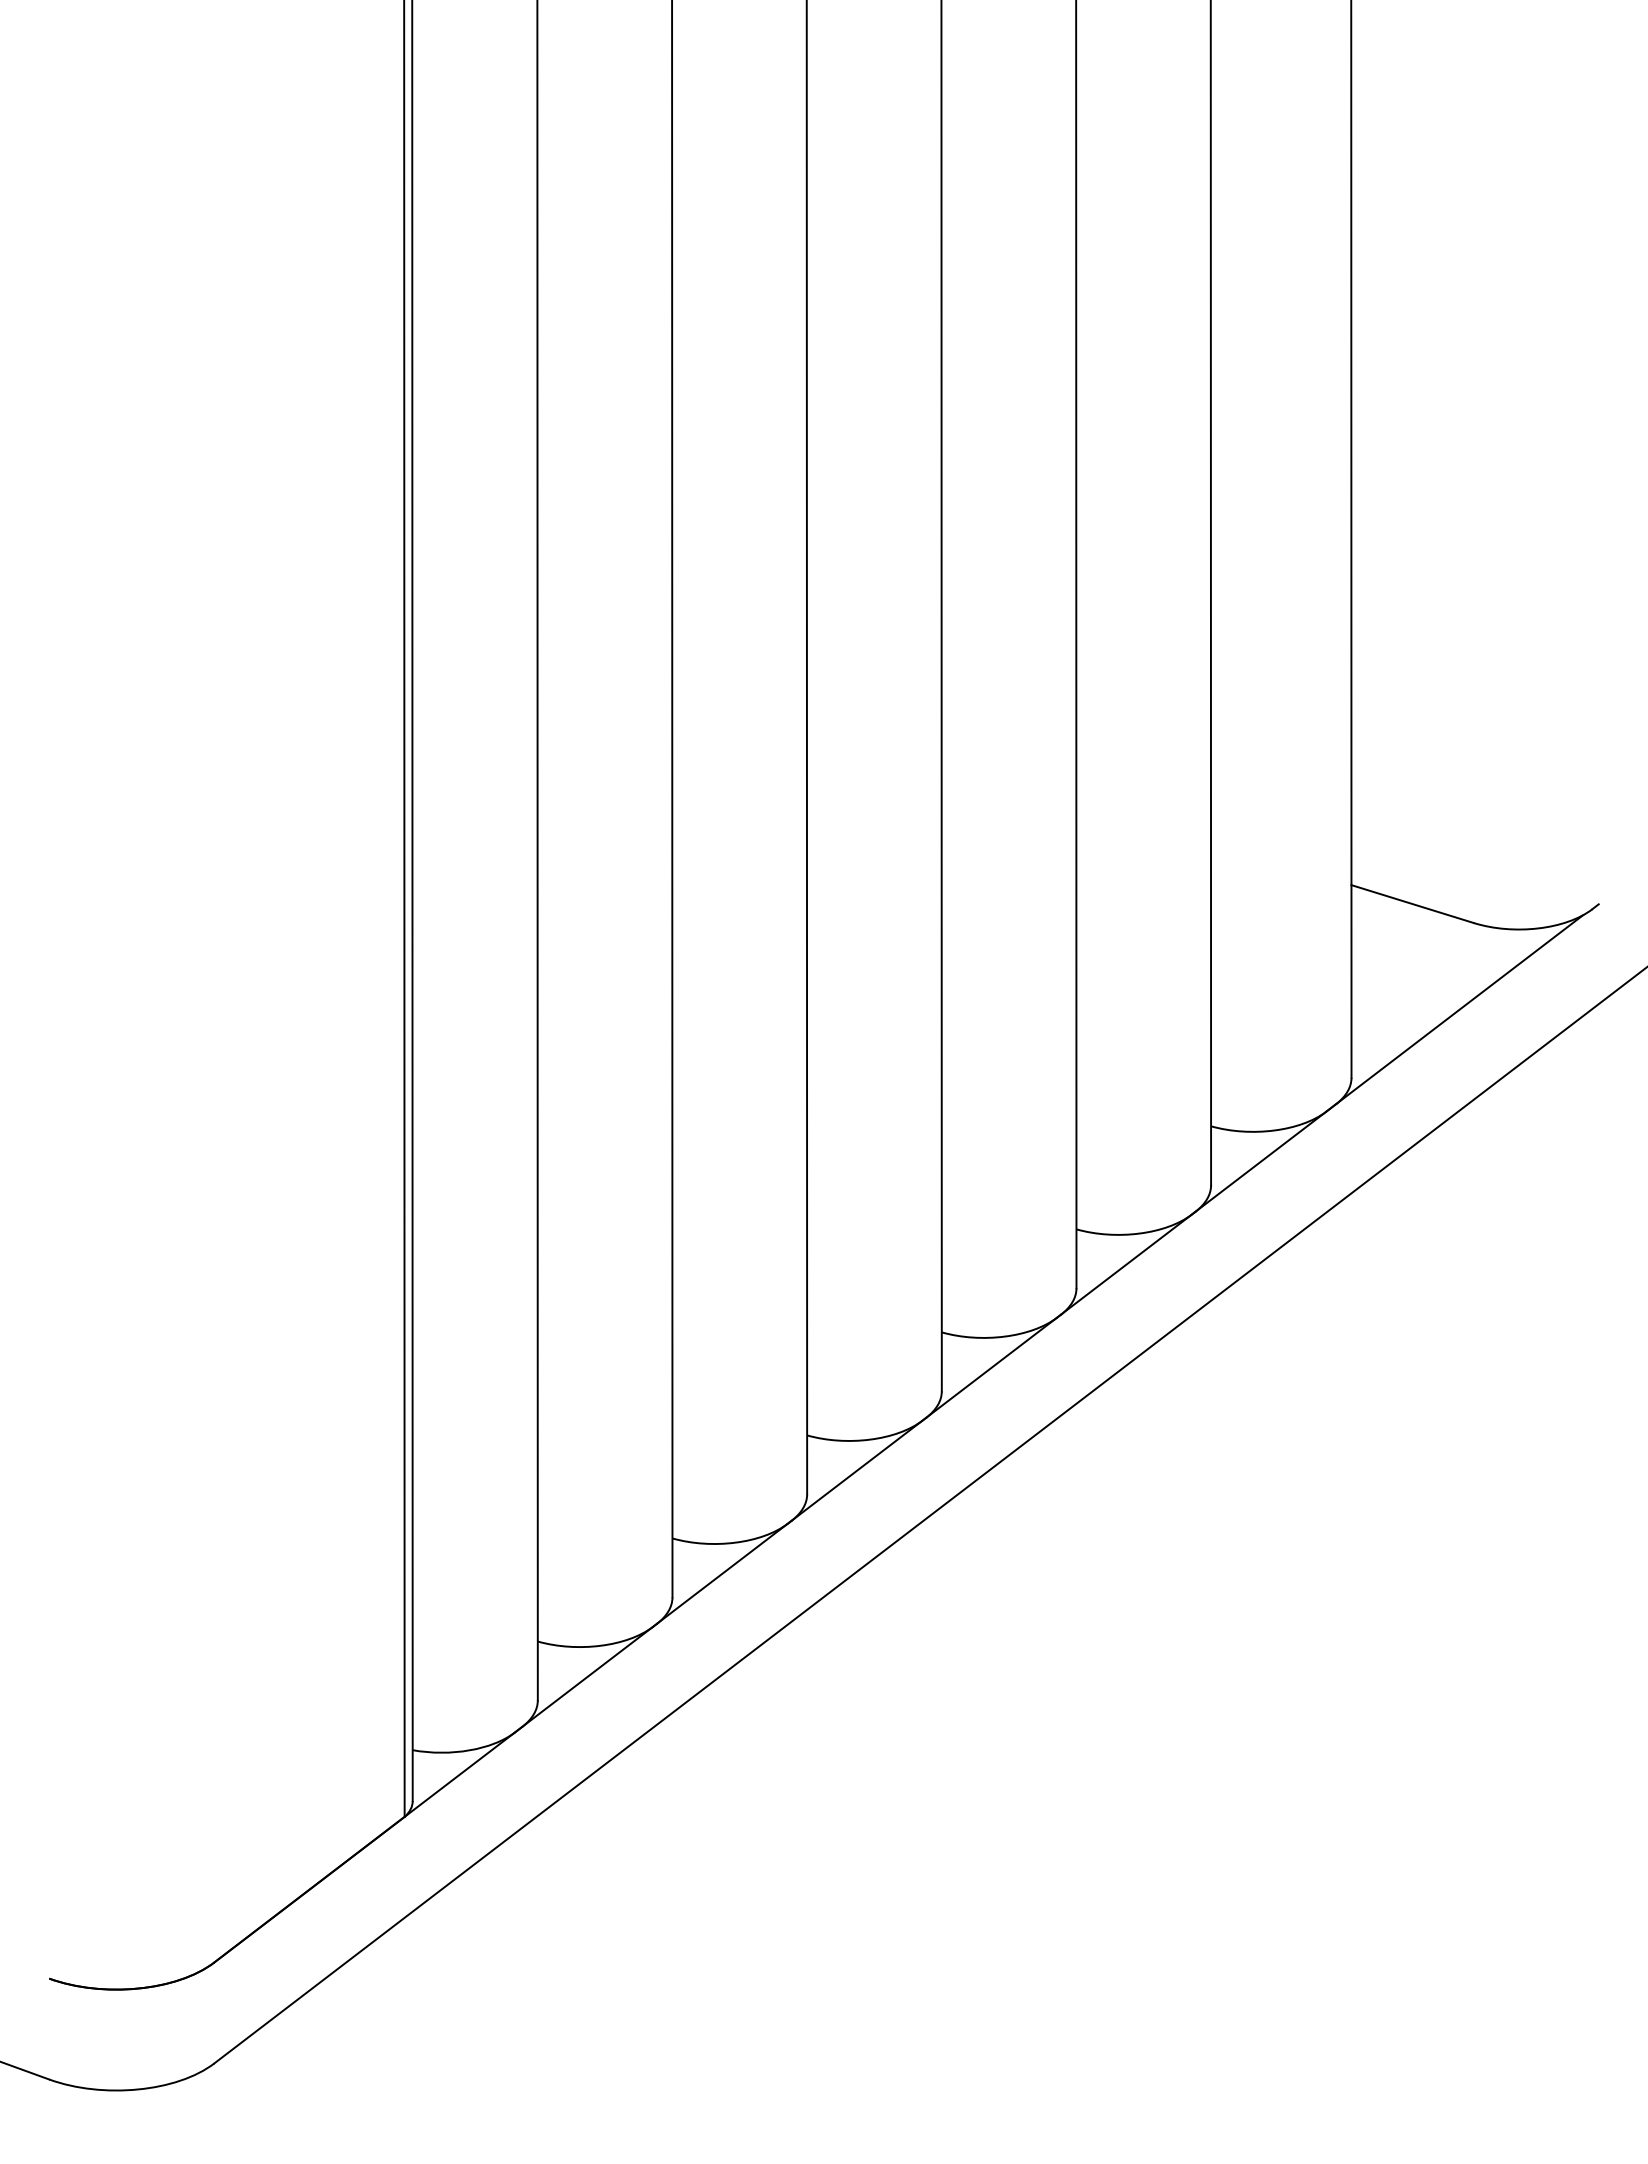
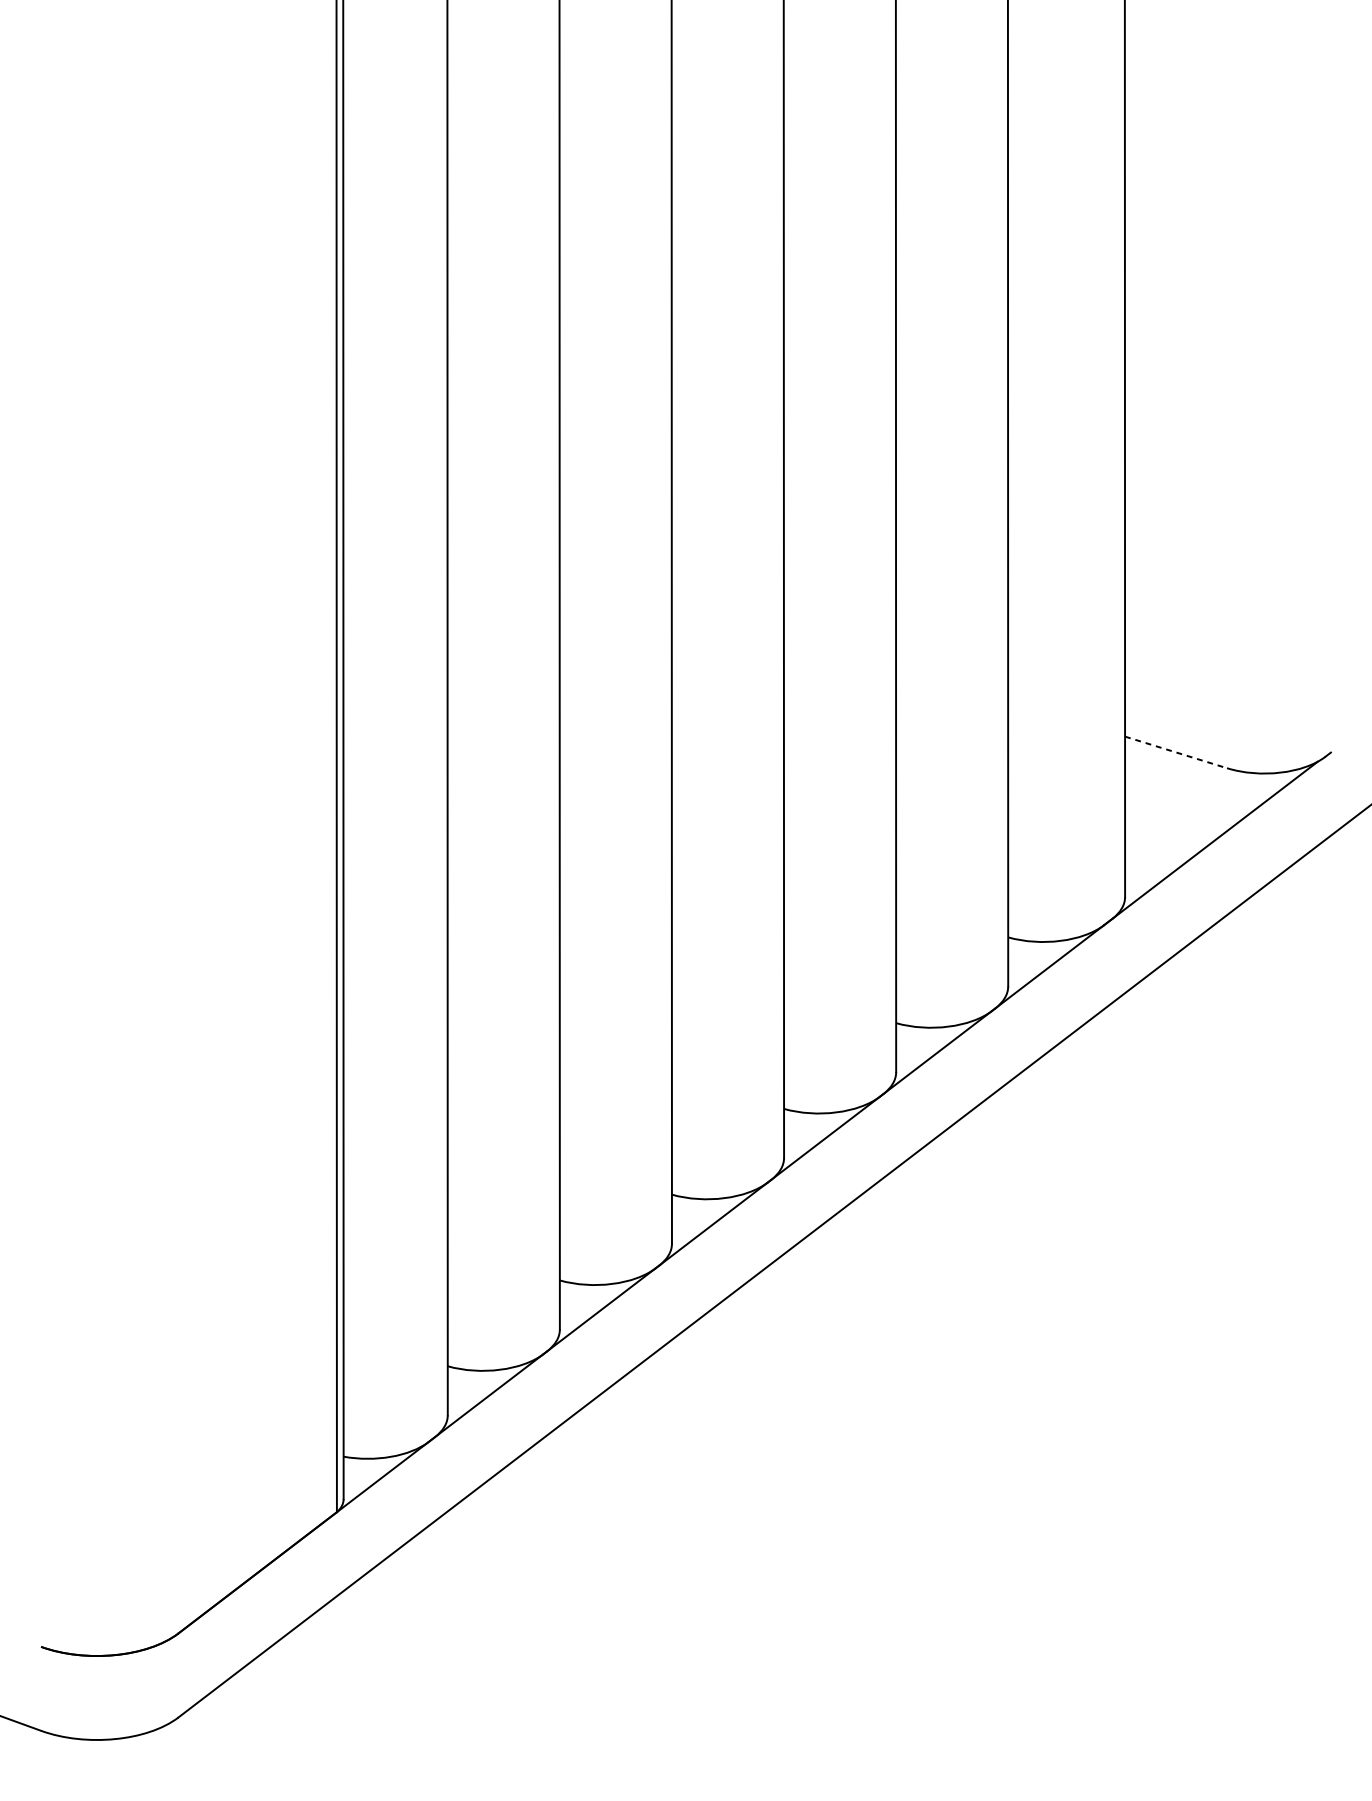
line: (1413, 904) -> (1176, 752), solid -> dashed

